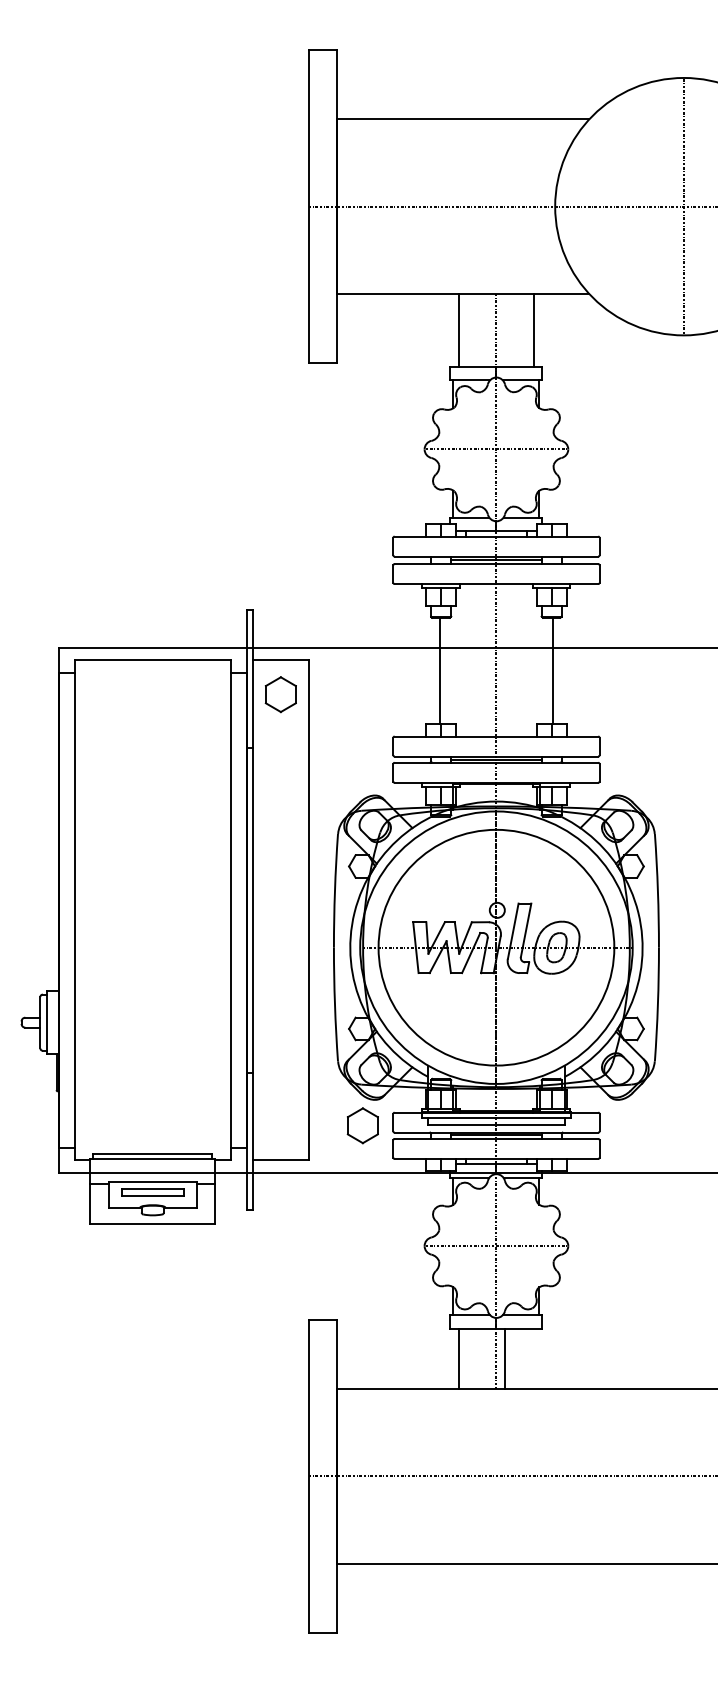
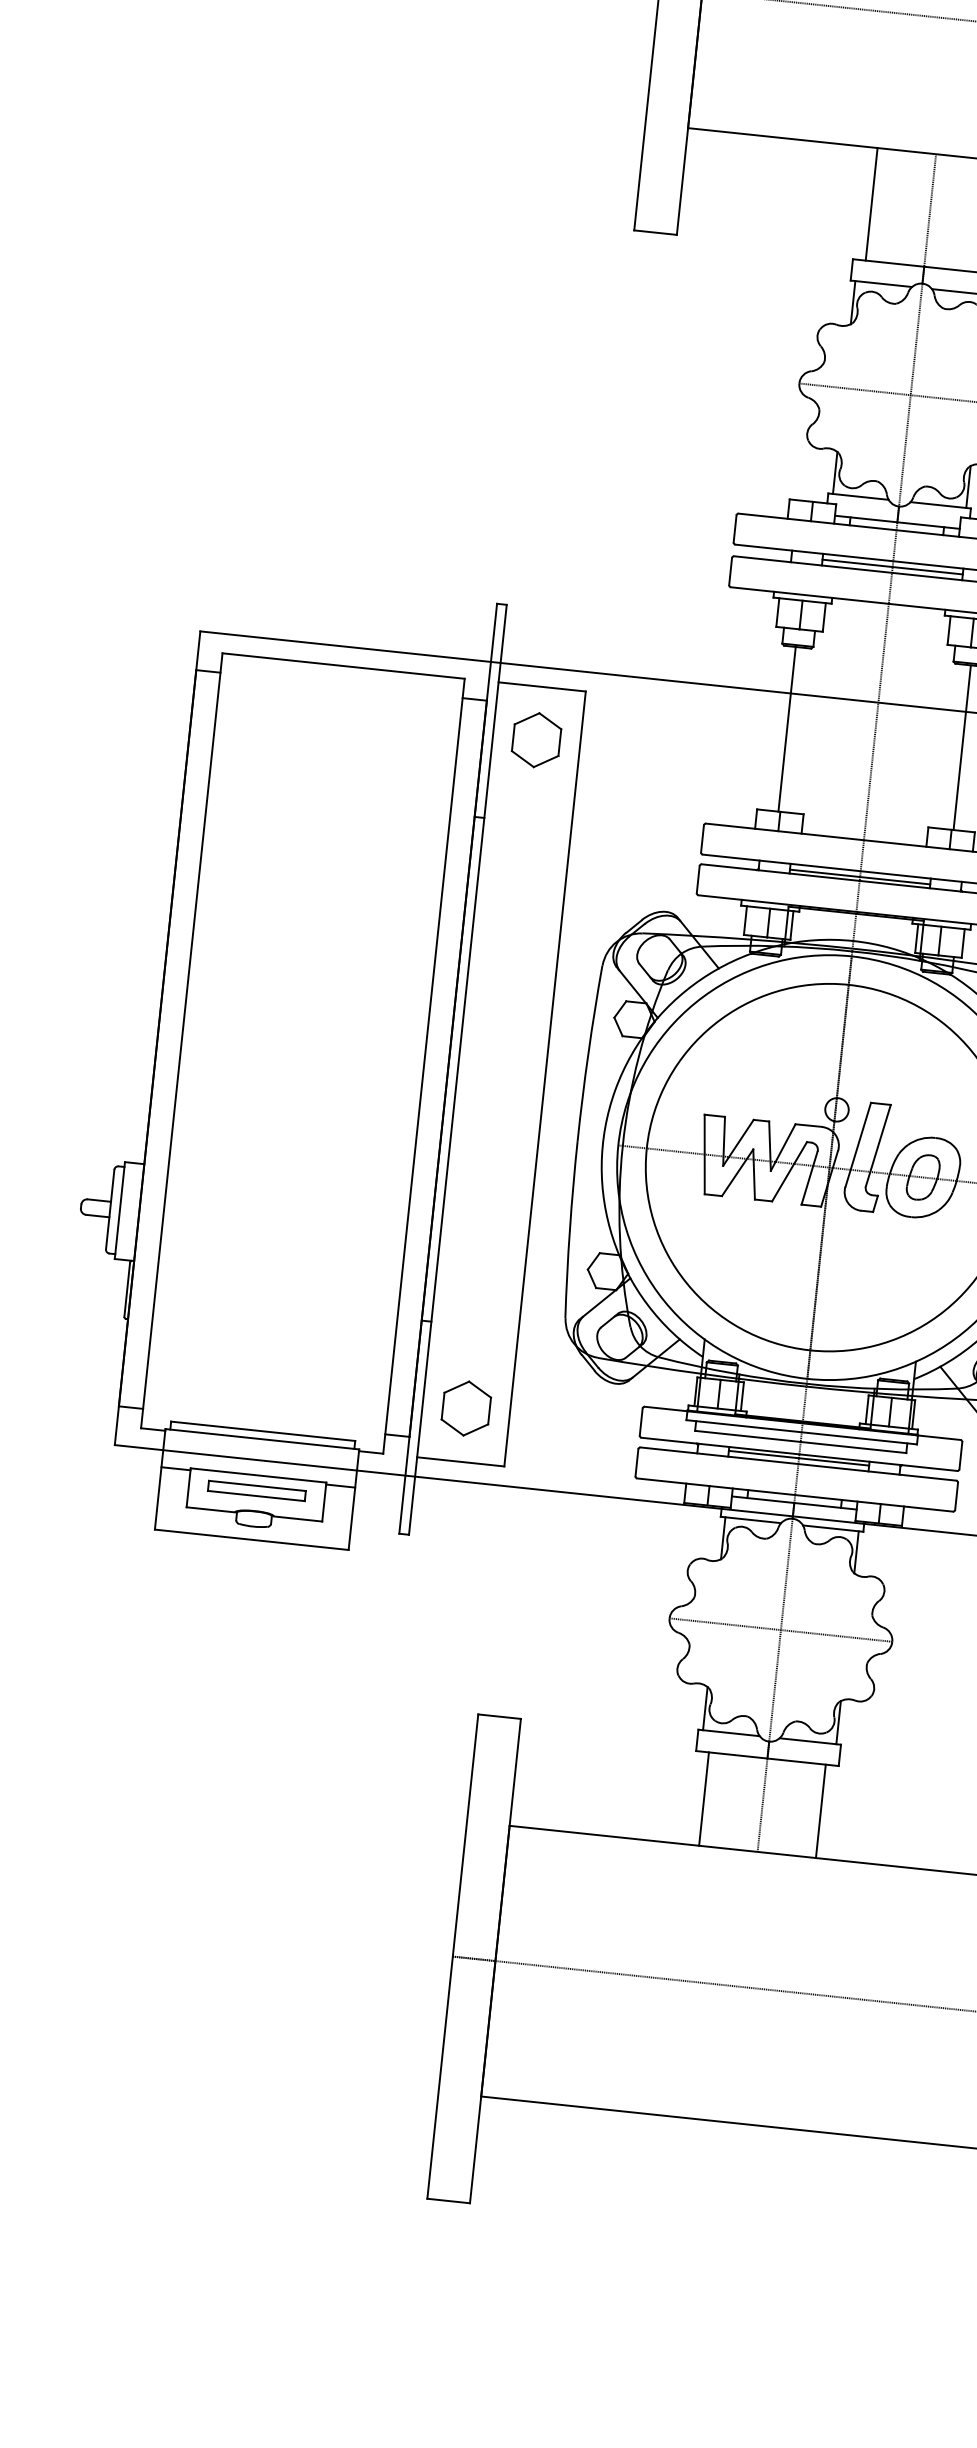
part: (362, 1125) -> (465, 1408), moved
line: (505, 1358) -> (821, 1810), moved

